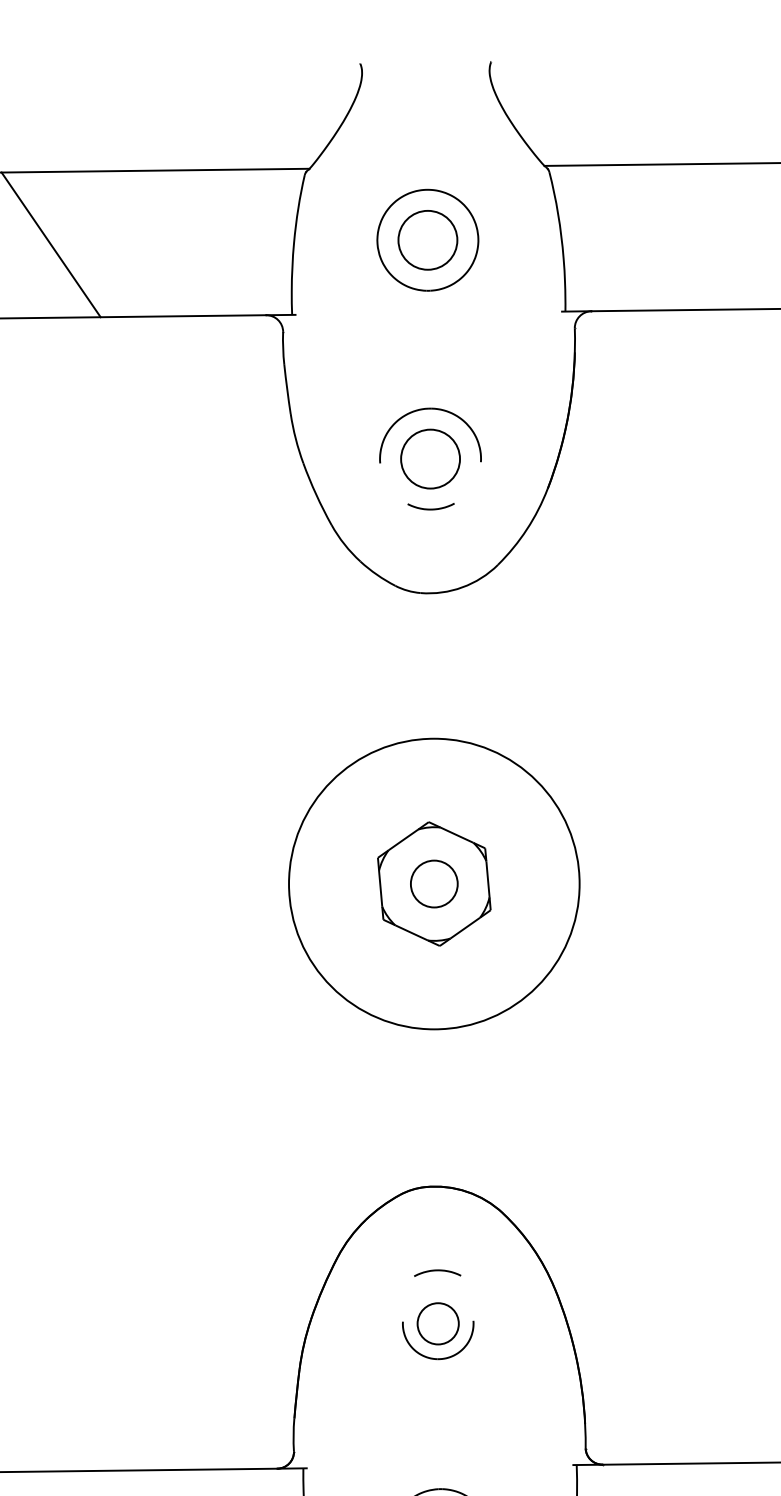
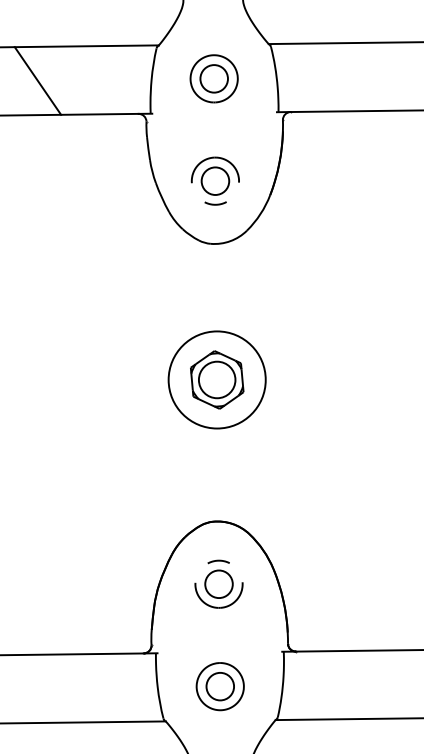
circle: (432, 883) -> (216, 379), size x0.71
circle: (432, 883) -> (216, 379), size x1.67
part: (437, 1329) -> (218, 588), size x1.43

